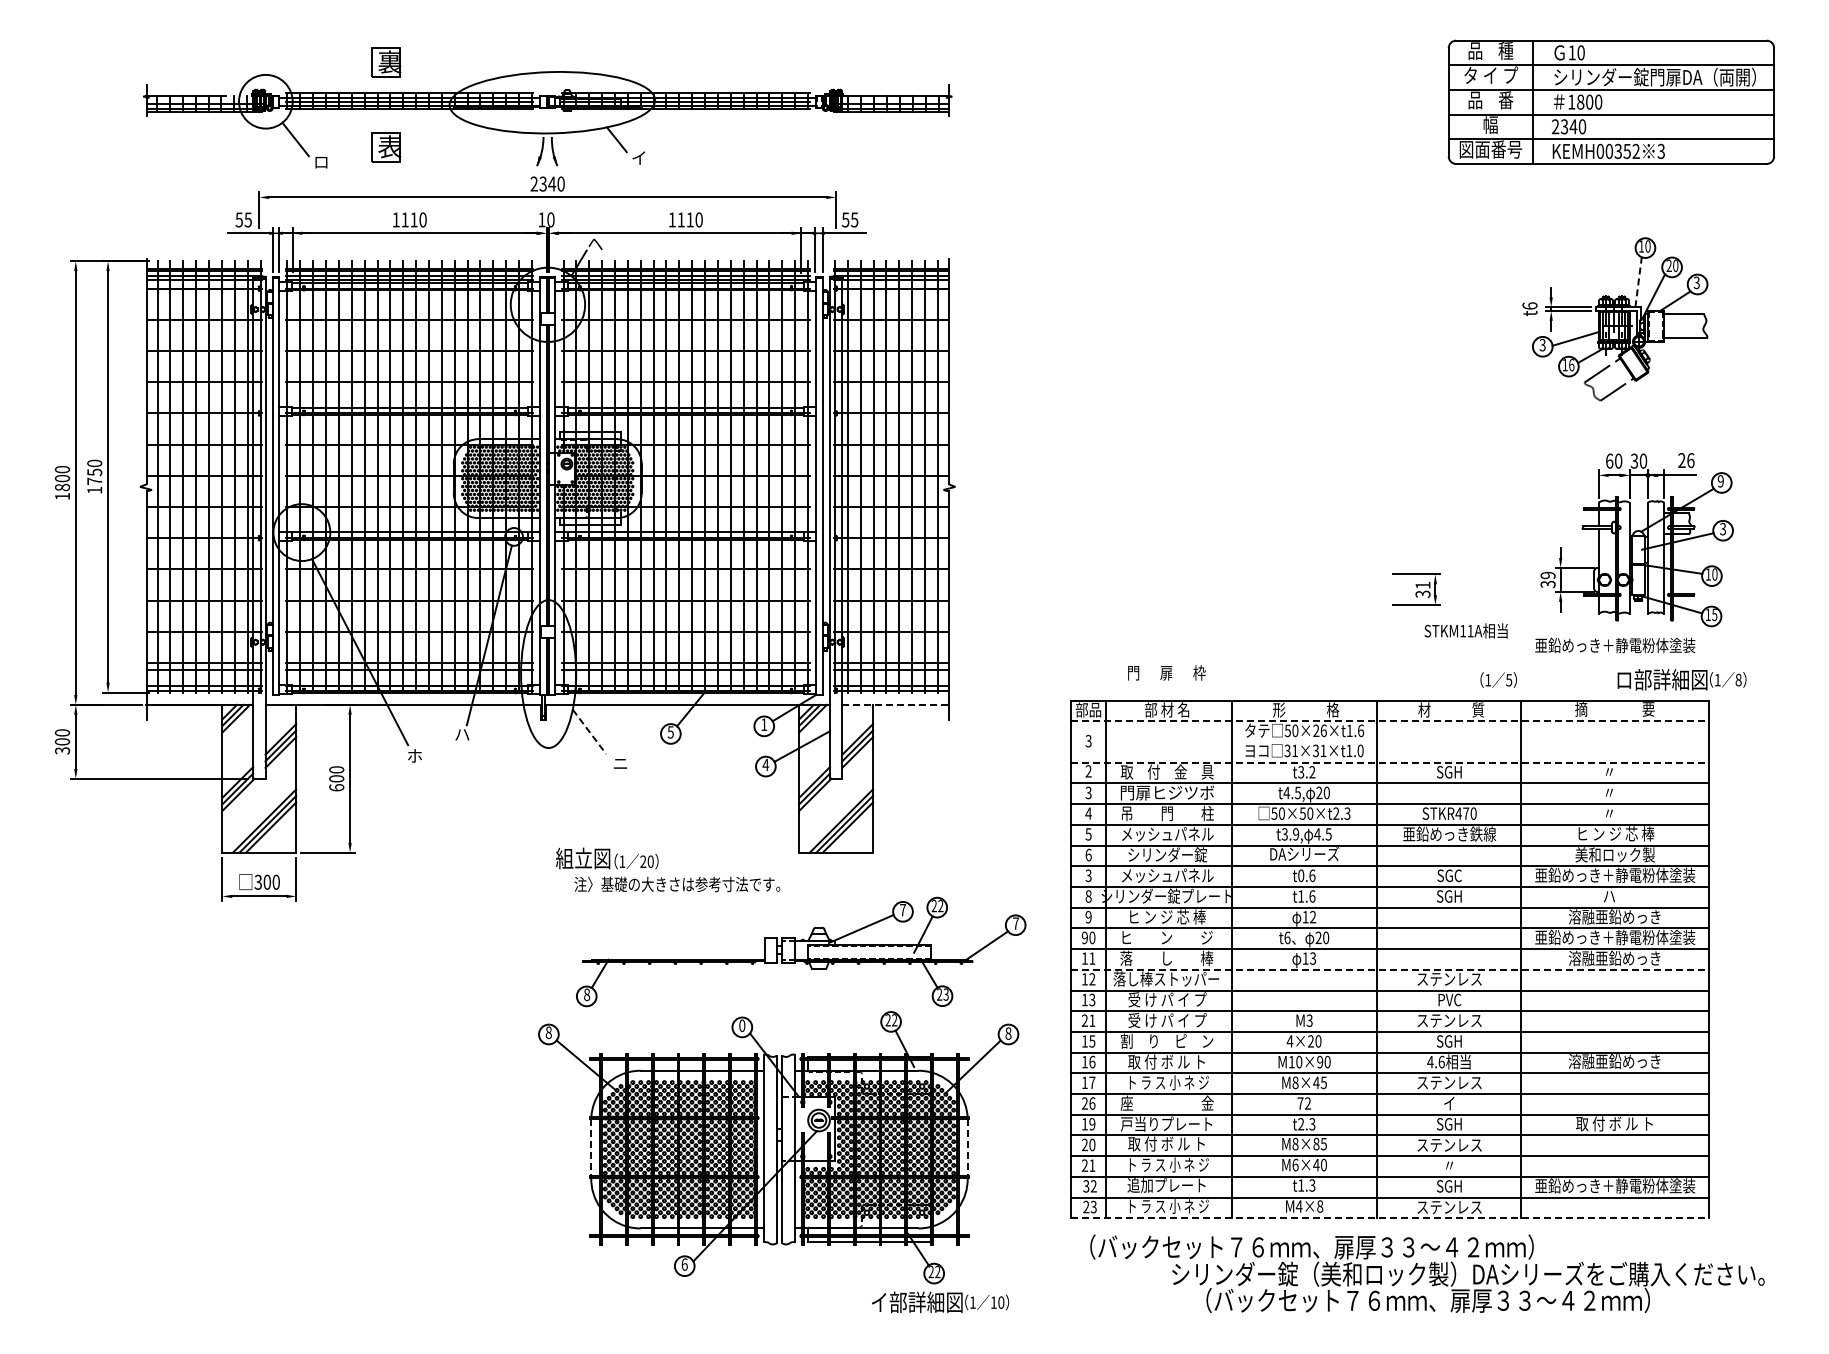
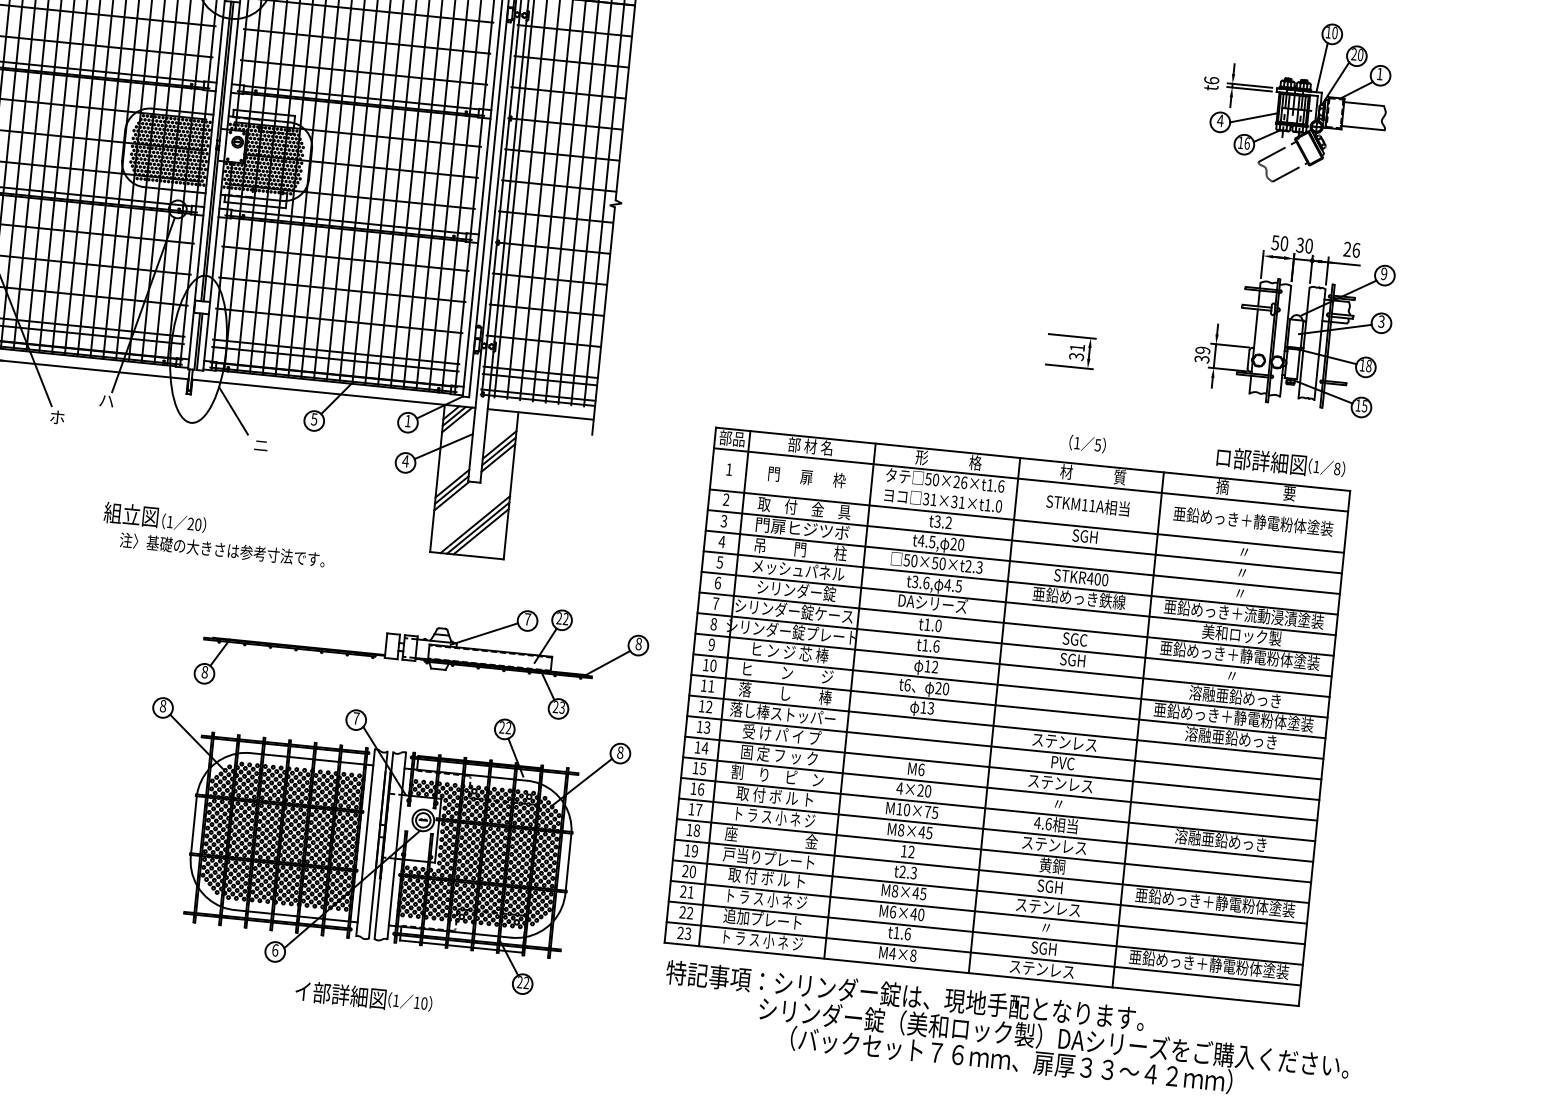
line: (1638, 281) -> (1322, 66), dashed -> solid
text: (1696, 282) -> (1379, 73), 3 -> 1
text: (1542, 344) -> (1220, 120), 3 -> 4
text: (1609, 460) -> (1275, 242), 60 -> 50
text: (1714, 574) -> (1368, 366), 10 -> 18
text: (1465, 630) -> (1087, 504), moved
text: (1615, 645) -> (1253, 521), moved
text: (1166, 672) -> (806, 476), moved
text: (1498, 679) -> (1087, 443), moved
text: (1681, 679) -> (1280, 462), moved
line: (895, 704) -> (540, 414), dashed -> solid
line: (1389, 721) -> (1030, 480), dashed -> solid
line: (589, 731) -> (233, 410), dashed -> solid
text: (1088, 740) -> (729, 469), 3 -> 1
line: (1389, 762) -> (1026, 520), dashed -> solid
text: (1466, 813) -> (1098, 579), STKR470 -> STKR400
text: (1615, 833) -> (1244, 613), ヒ ン ジ 芯 棒 -> 亜鉛めっき＋流動浸漬塗装
text: (1296, 834) -> (926, 583), t3.9, -> t3.6,
text: (668, 869) -> (215, 534), moved
text: (1088, 875) -> (715, 603), 3 -> 7
text: (1167, 875) -> (794, 611), メッシュパネル -> シリンダー錠ケース
text: (1306, 875) -> (932, 625), t0.6 -> t1.0
text: (1609, 896) -> (1232, 675), ハ -> 〃
text: (1016, 923) -> (639, 643), 7 -> 8
text: (1084, 937) -> (705, 664), 90 -> 10
line: (1389, 969) -> (1005, 726), dashed -> solid
text: (1088, 1020) -> (701, 747), 21 -> 14
text: (1167, 1020) -> (779, 755), 受 け パ イ プ -> 固 定 フ ッ ク
text: (1309, 1020) -> (921, 769), M3 -> M6
text: (742, 1025) -> (356, 718), 0 -> 7
text: (1449, 1041) -> (1058, 804), SGH -> 〃
text: (1323, 1061) -> (931, 811), M10×90 -> M10×75
text: (1449, 1102) -> (1052, 865), イ -> 黄銅
text: (1088, 1103) -> (693, 830), 26 -> 18
text: (1300, 1103) -> (904, 851), 72 -> 12
text: (1615, 1123) -> (1215, 902), 取 付 ボ ル ト -> 亜鉛めっき＋静電粉体塗装
text: (1316, 1143) -> (916, 892), M8×85 -> M8×45
line: (591, 1147) -> (194, 824), dashed -> solid
line: (967, 1147) -> (568, 861), dashed -> solid
text: (1312, 1185) -> (907, 934), t1.3 -> t1.6
text: (1086, 1186) -> (682, 912), 32 -> 22
line: (1389, 1218) -> (981, 974), dashed -> solid
text: (1316, 1246) -> (905, 995), （バックセット７６ｍｍ、扉厚３３～４２ｍｍ） -> 特記事項：シリンダー錠は、現地手配となります。
text: (940, 1302) -> (363, 997), moved

